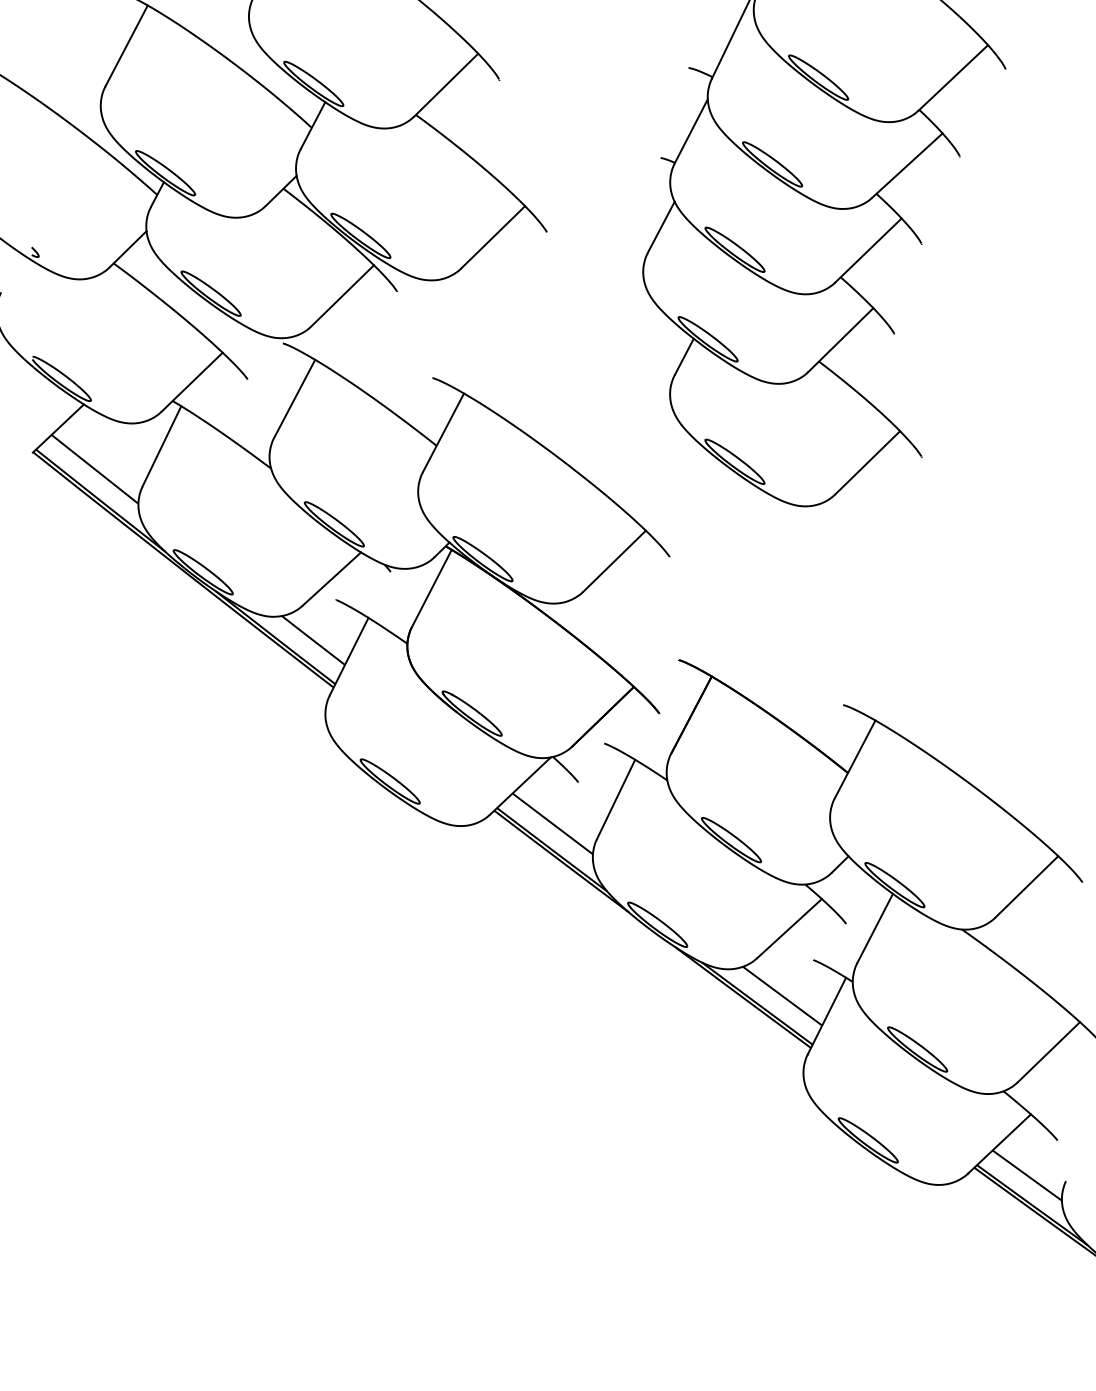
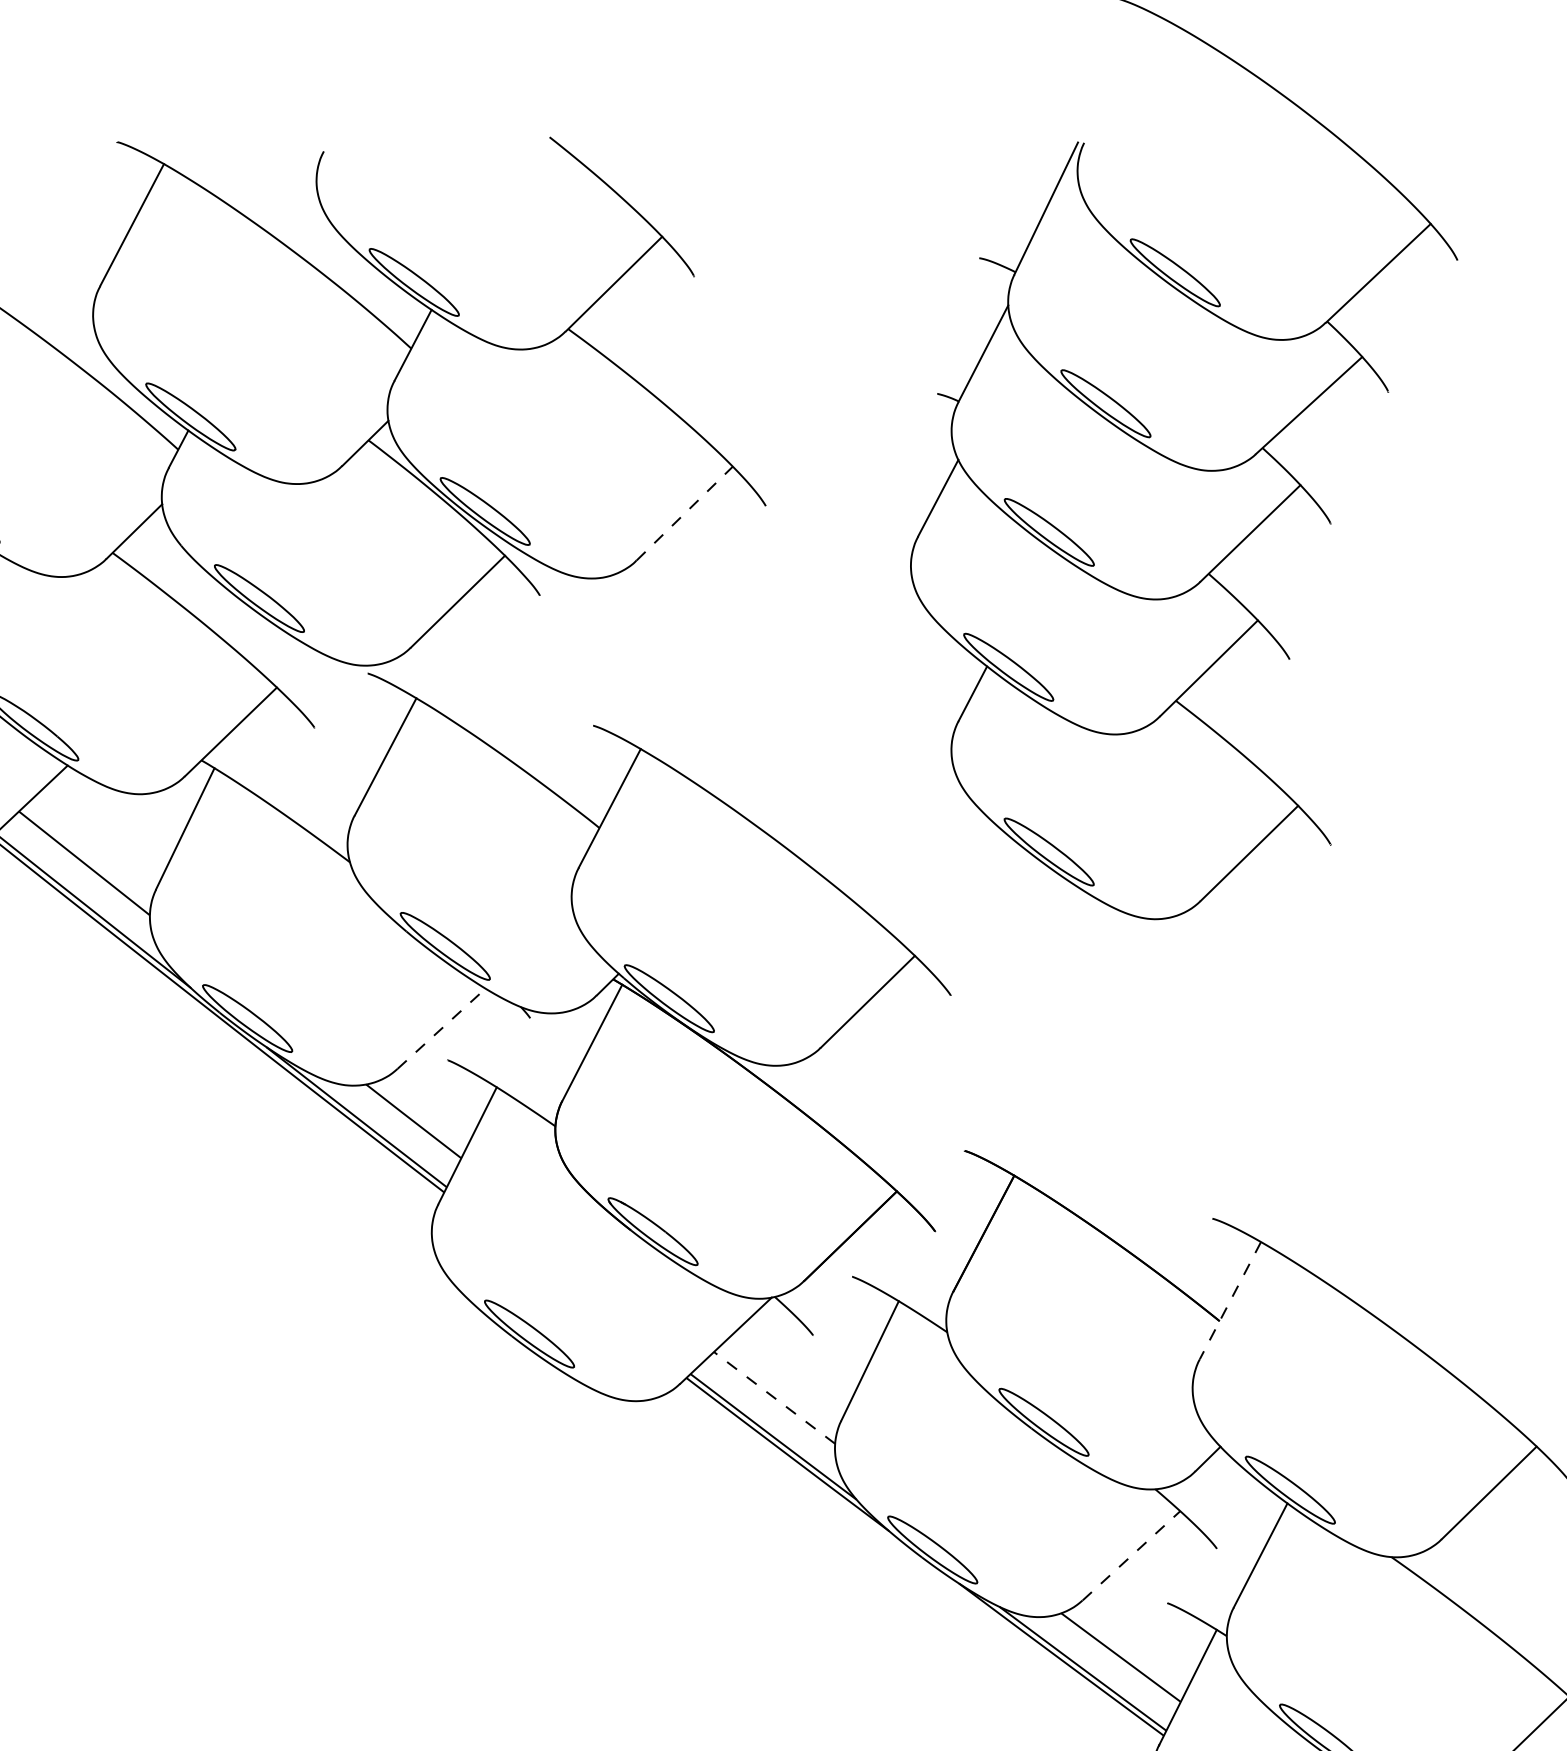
line: (493, 237) -> (685, 513), solid -> dashed
line: (332, 578) -> (442, 1027), solid -> dashed
line: (855, 759) -> (1230, 1300), solid -> dashed
line: (552, 823) -> (774, 1397), solid -> dashed
line: (789, 928) -> (1131, 1555), solid -> dashed

